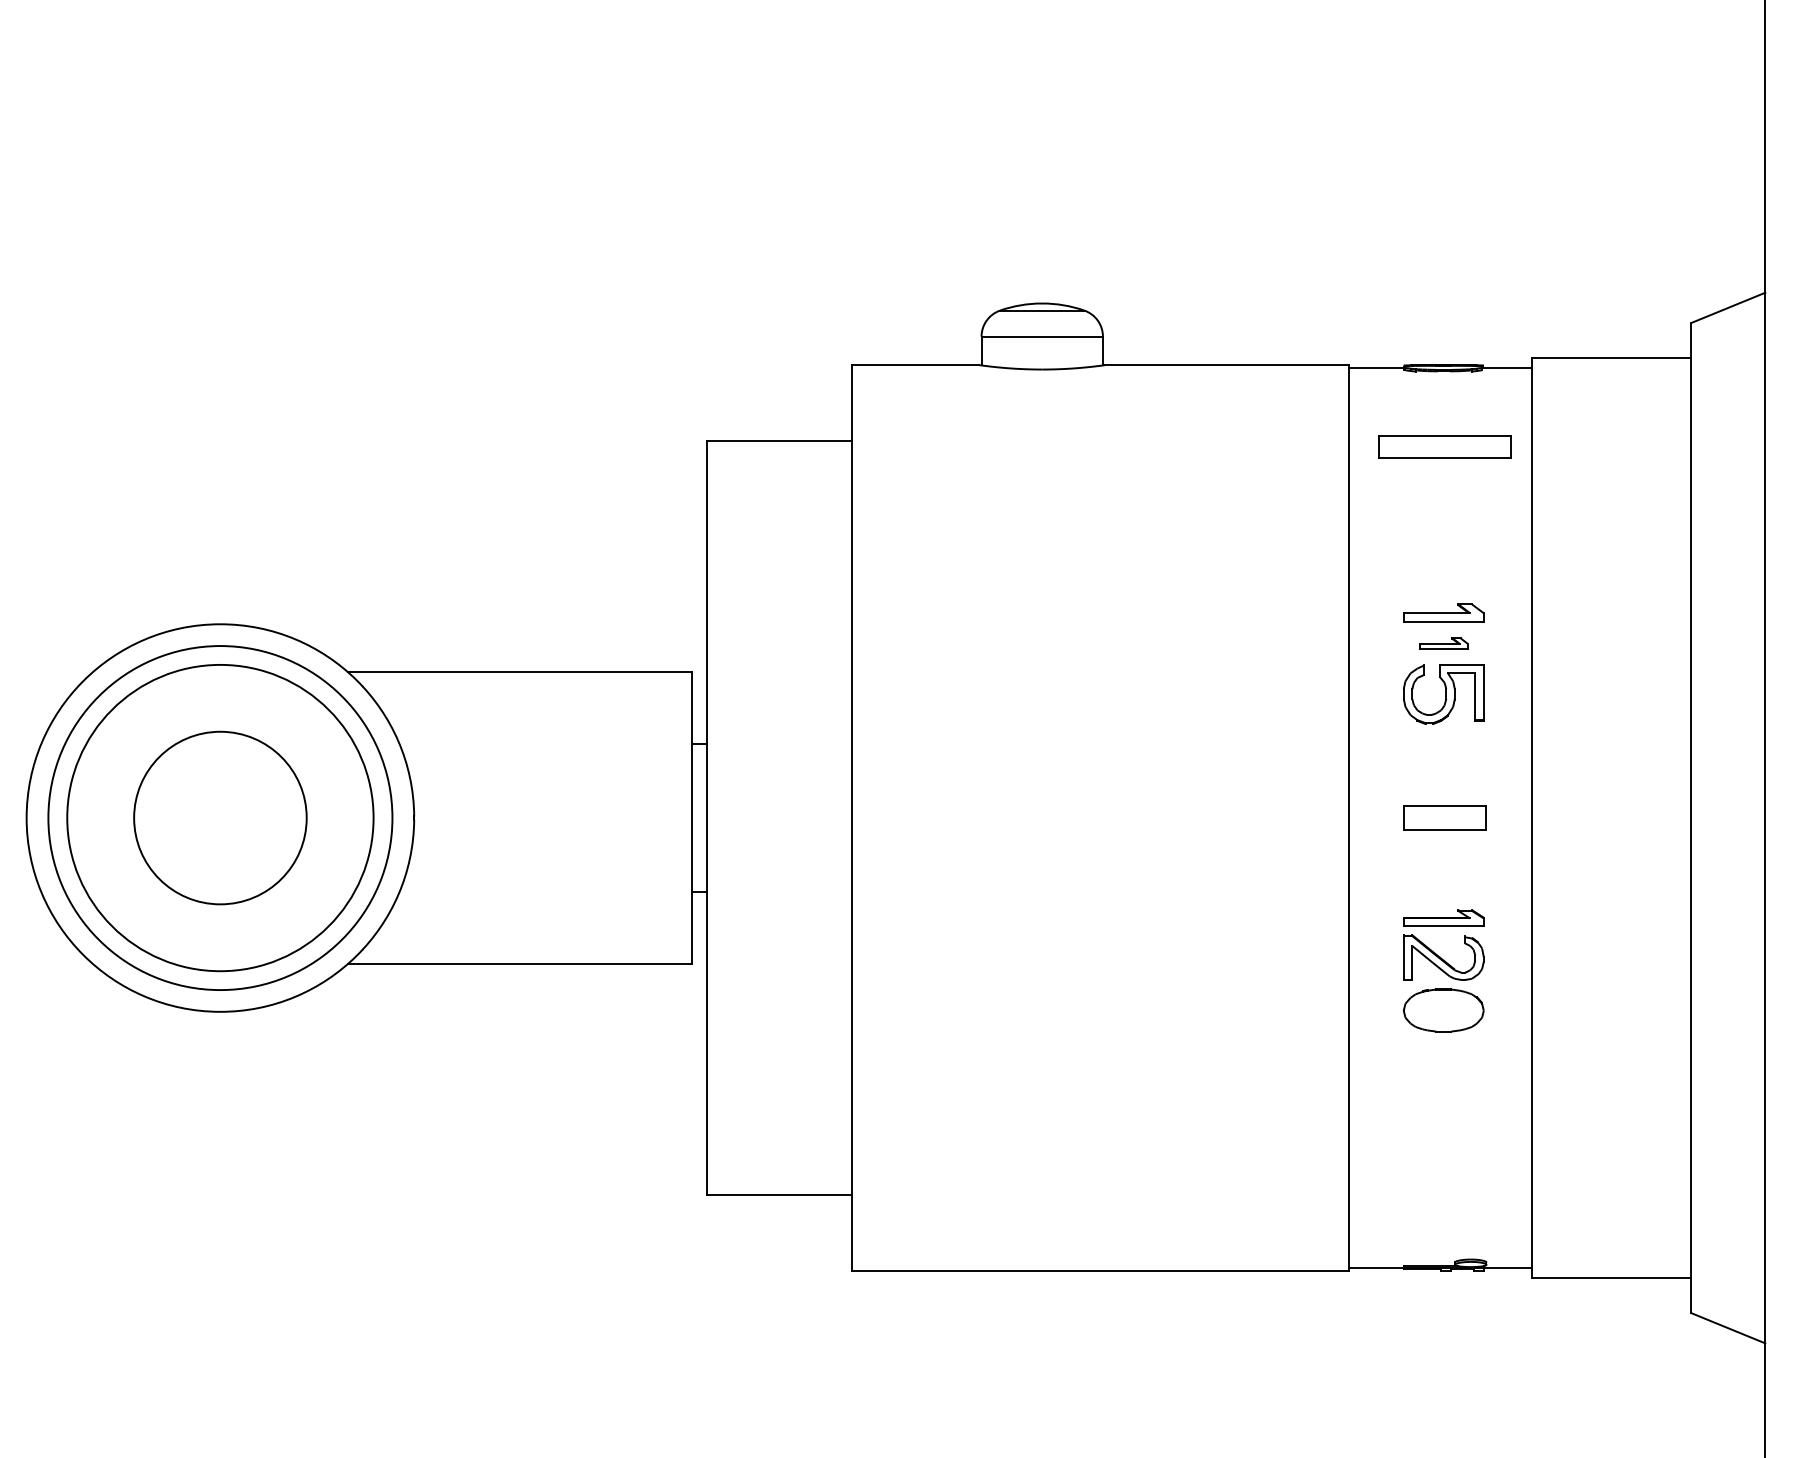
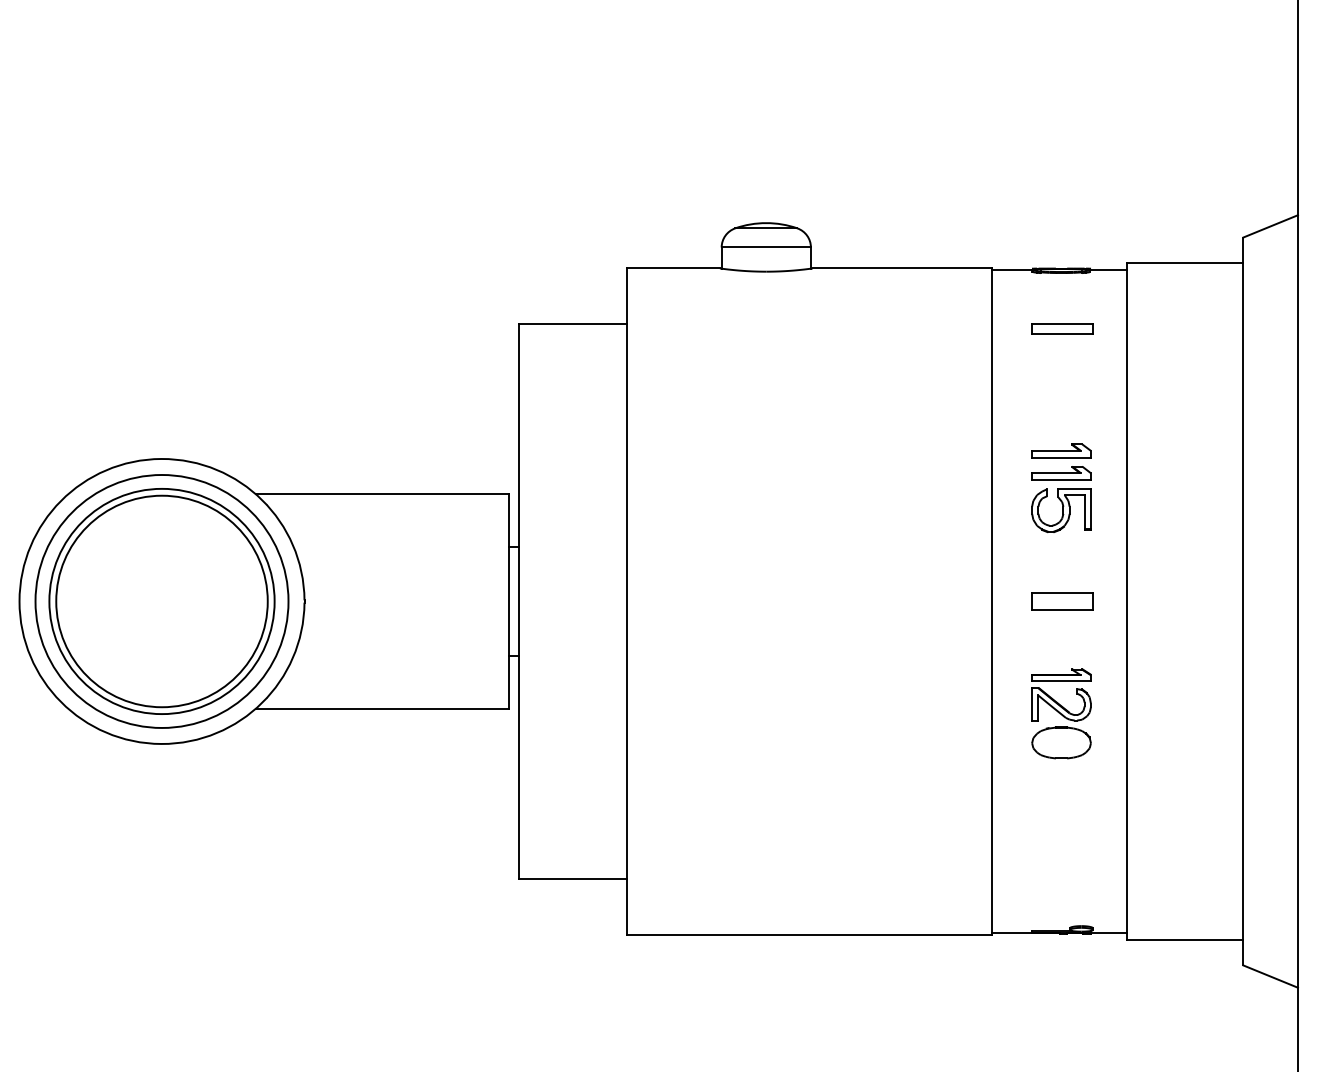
part: (1445, 446) -> (1062, 328), size x0.62
part: (1443, 644) -> (1061, 473), size x1.67
circle: (219, 818) -> (161, 601), size x1.67

